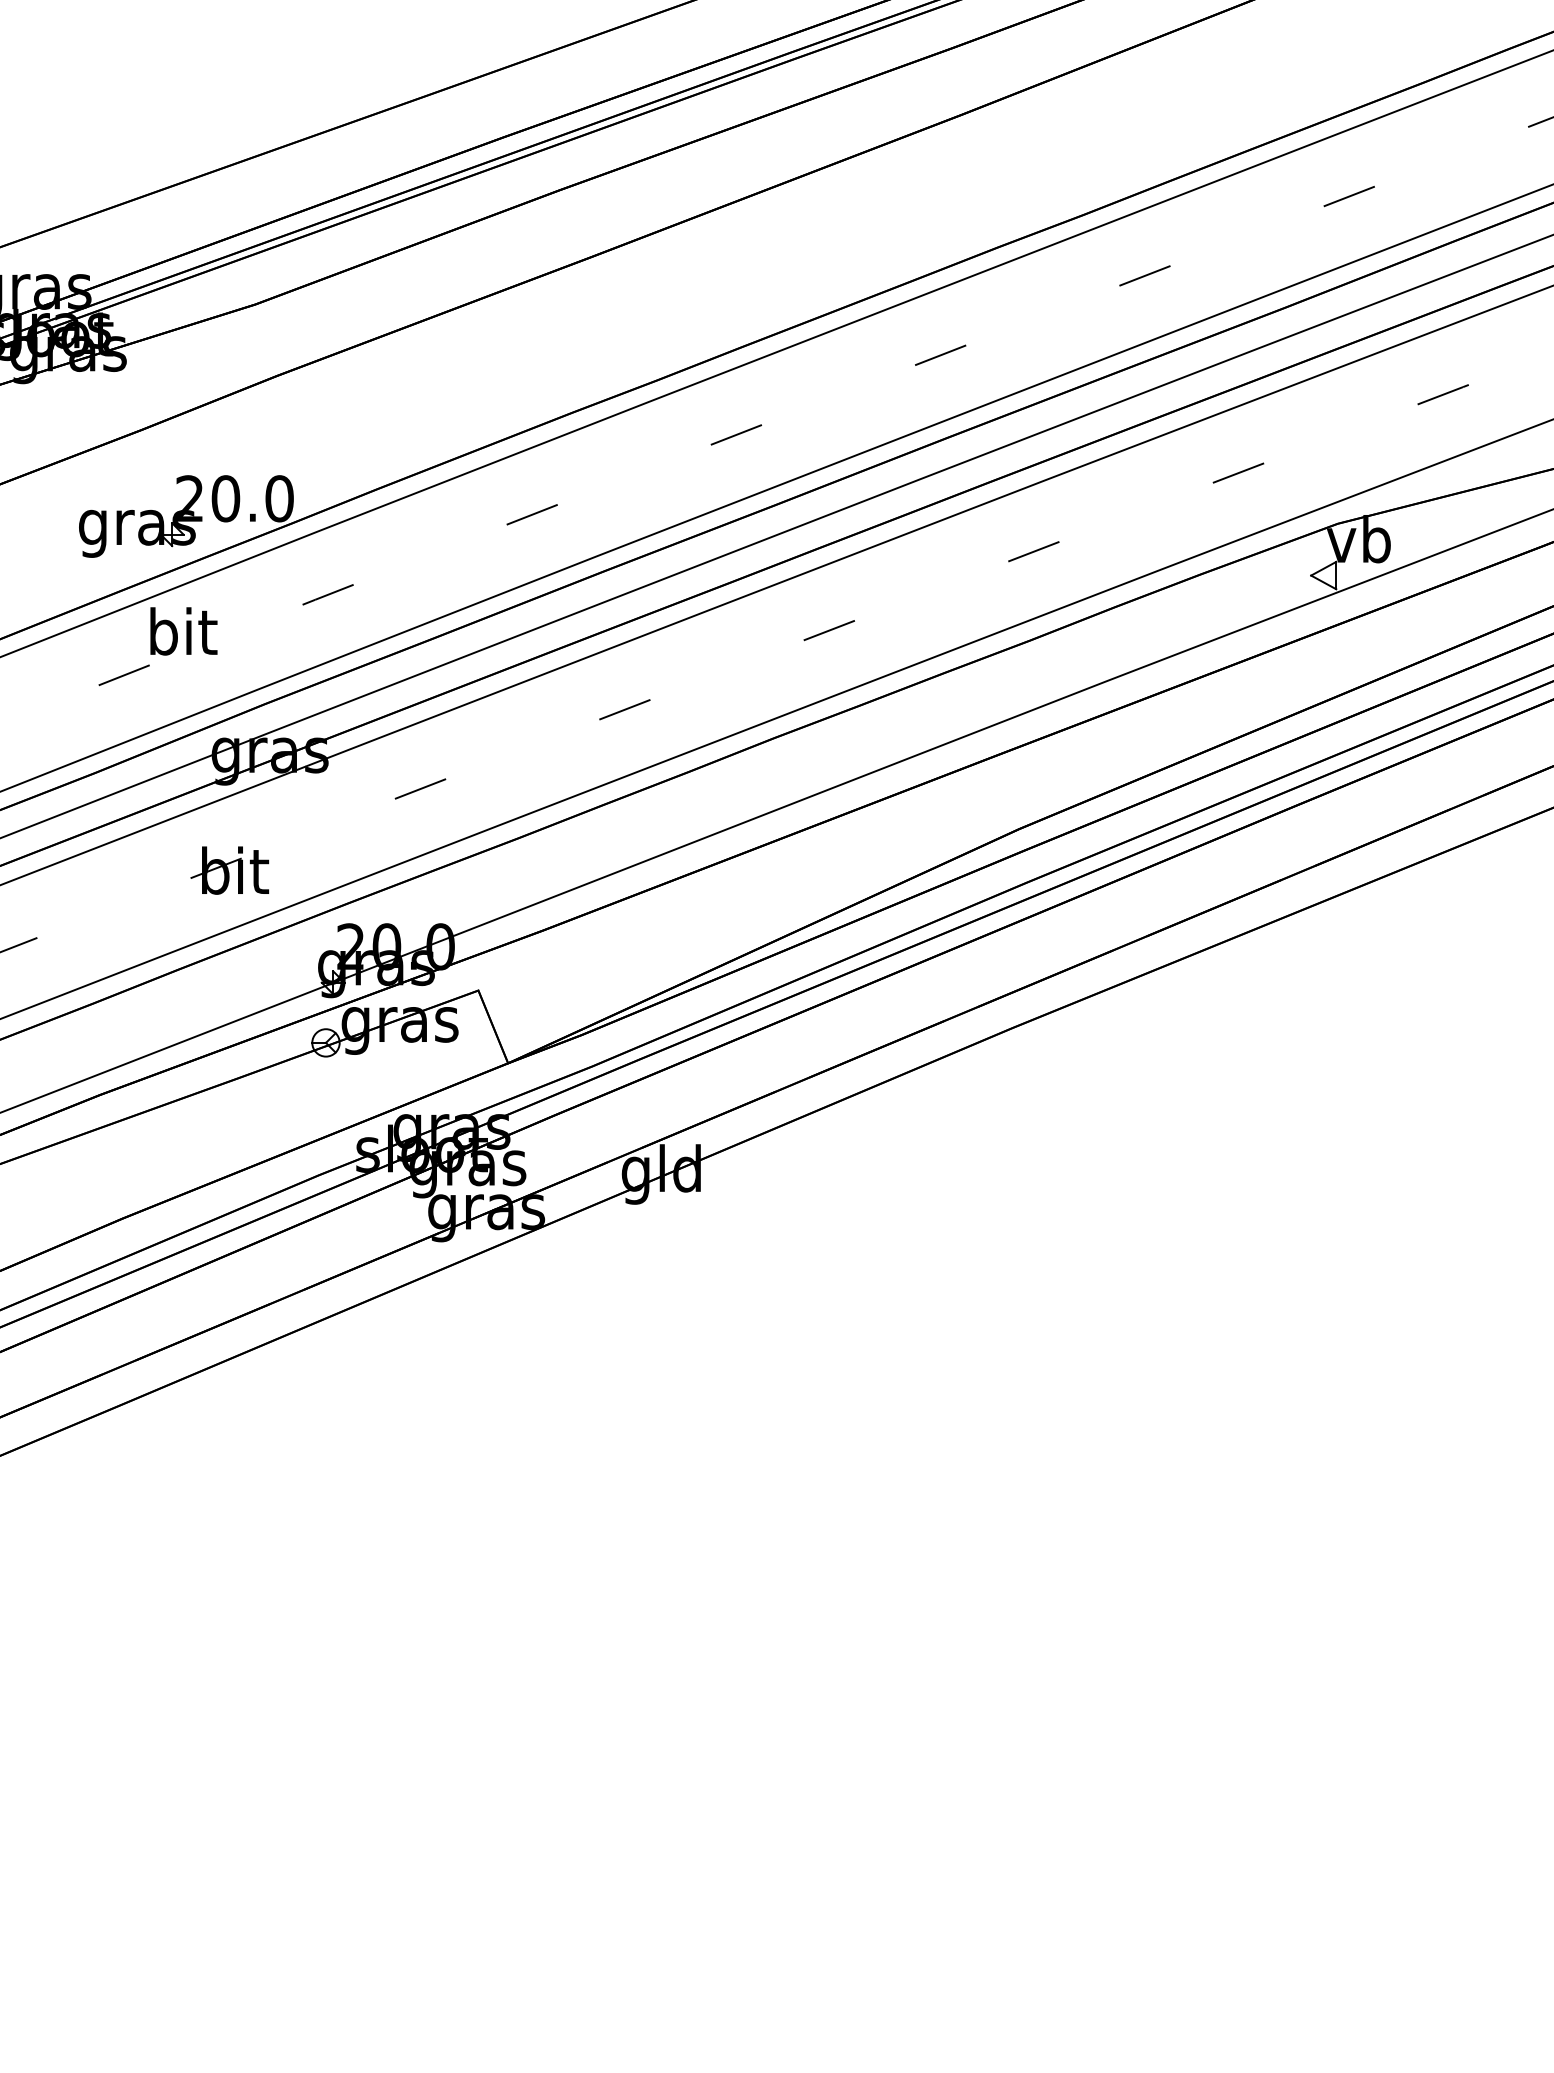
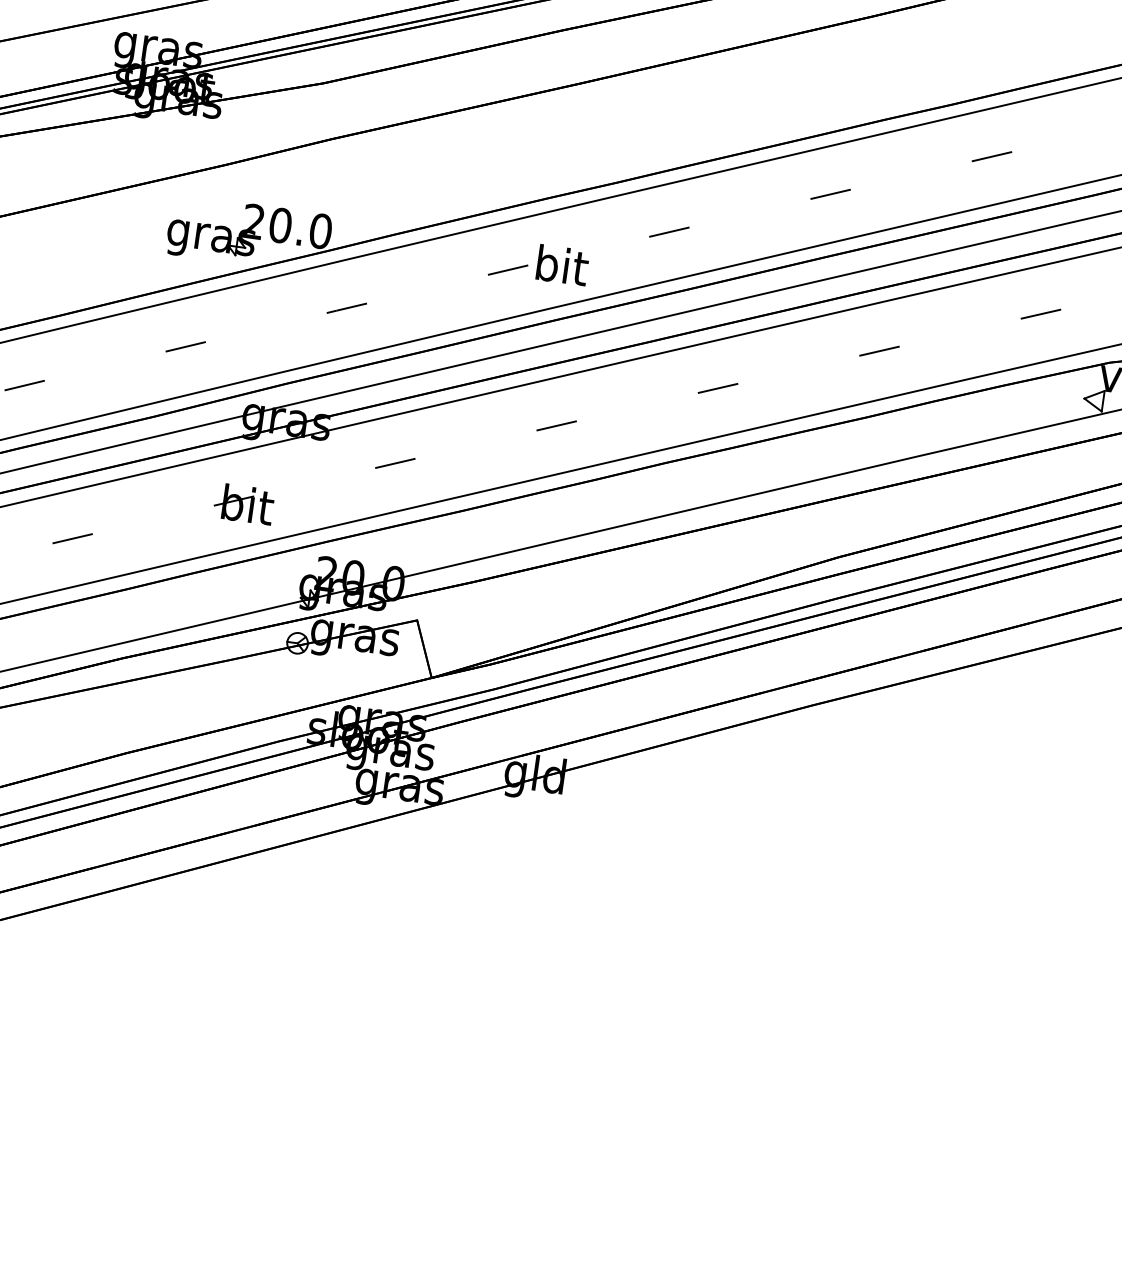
text: (183, 631) -> (562, 265), moved

